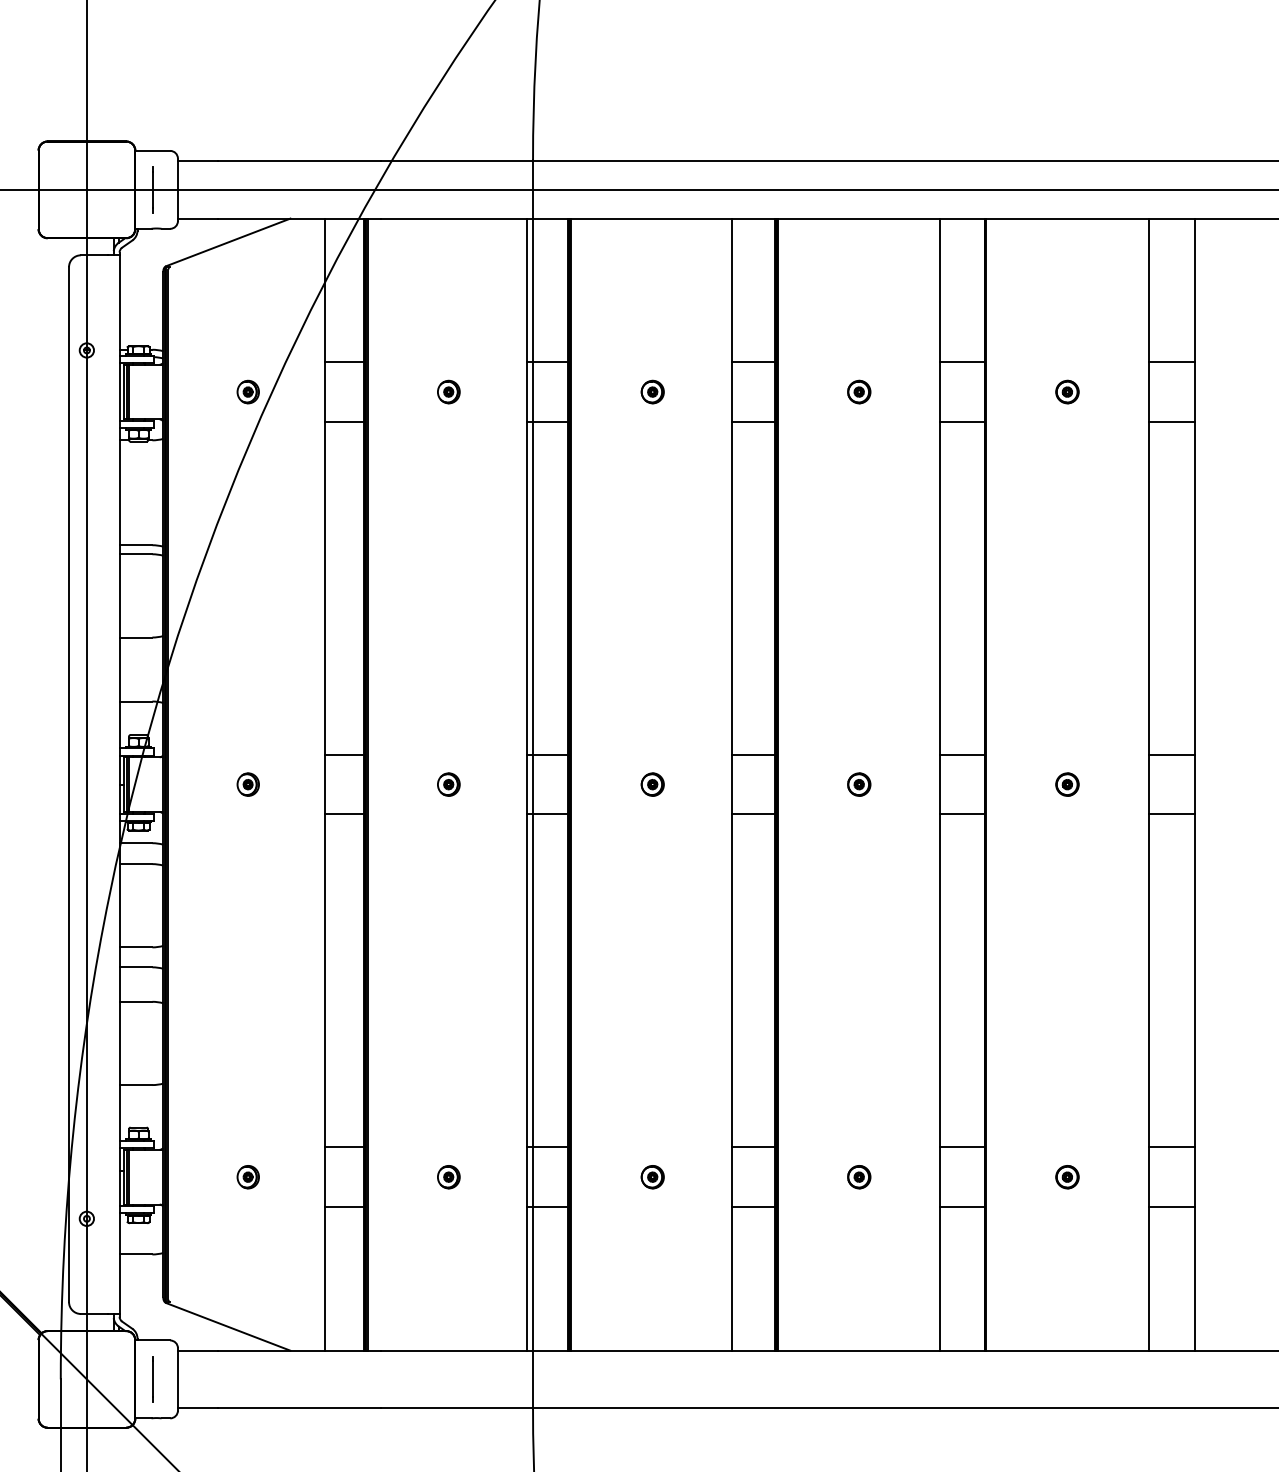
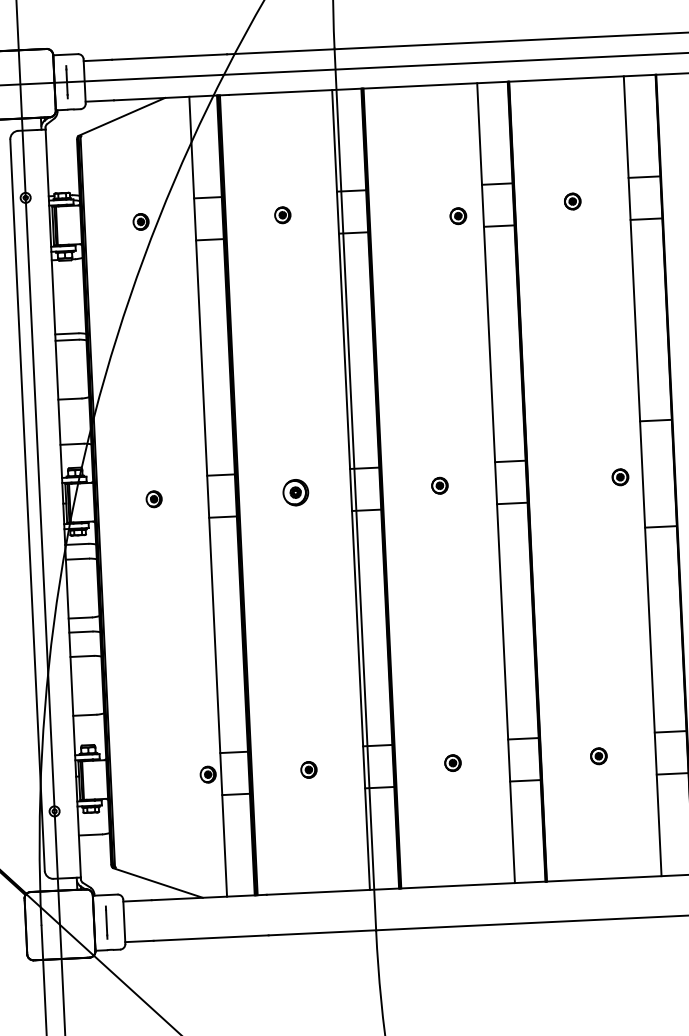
part: (652, 391) -> (458, 215), moved
line: (961, 754) -> (655, 420), moved
part: (448, 784) -> (295, 492), size x1.6
part: (859, 784) -> (620, 477), moved
line: (961, 814) -> (660, 526), moved
part: (247, 1177) -> (207, 774), moved

